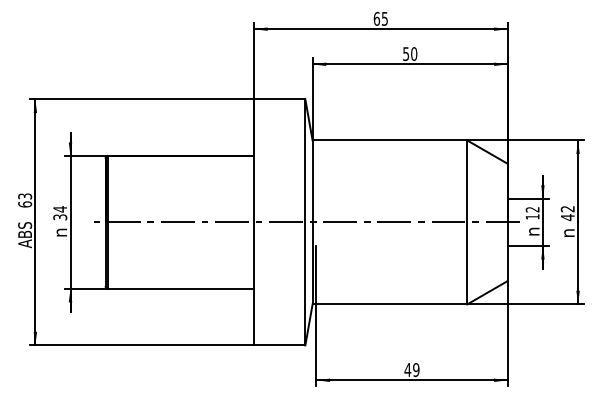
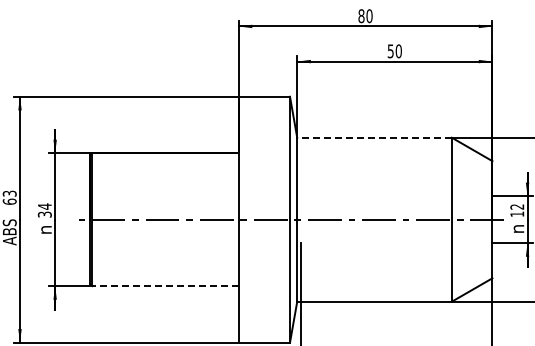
text: (380, 18) -> (365, 15), 65 -> 80
line: (389, 140) -> (374, 137), solid -> dashed
line: (180, 288) -> (165, 285), solid -> dashed

